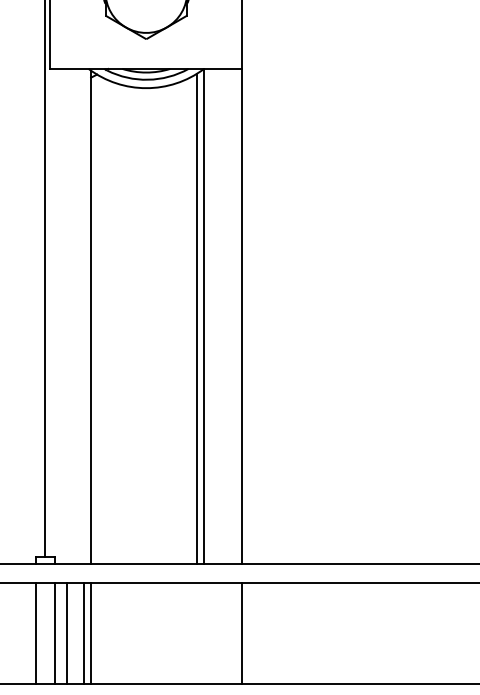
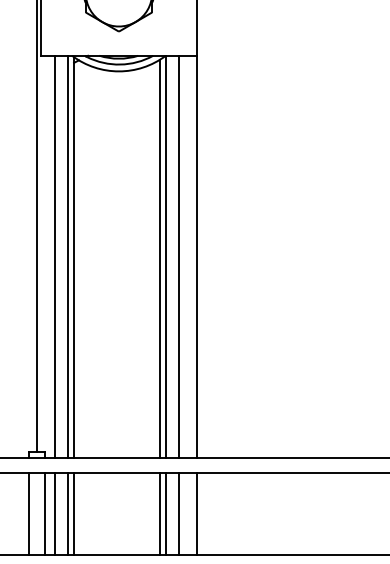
line: (67, 315) -> (54, 256), added
line: (83, 315) -> (67, 256), added
line: (220, 315) -> (179, 256), added
line: (196, 633) -> (159, 514), added
line: (204, 633) -> (166, 514), added
line: (220, 633) -> (179, 514), added

